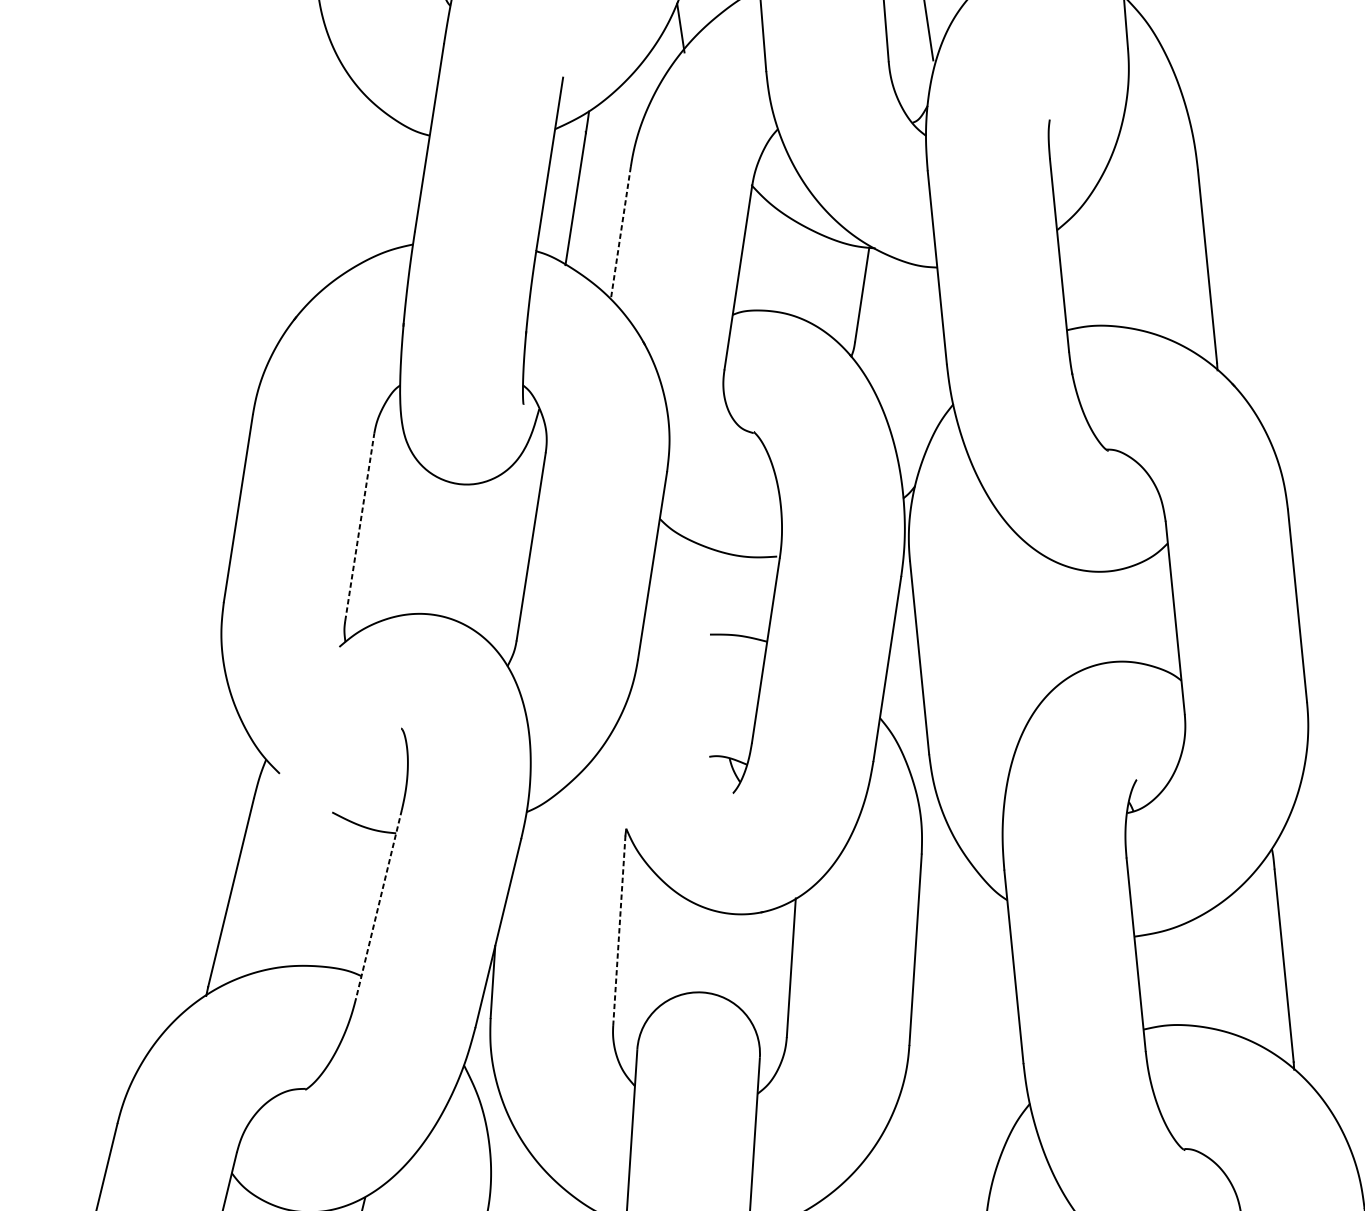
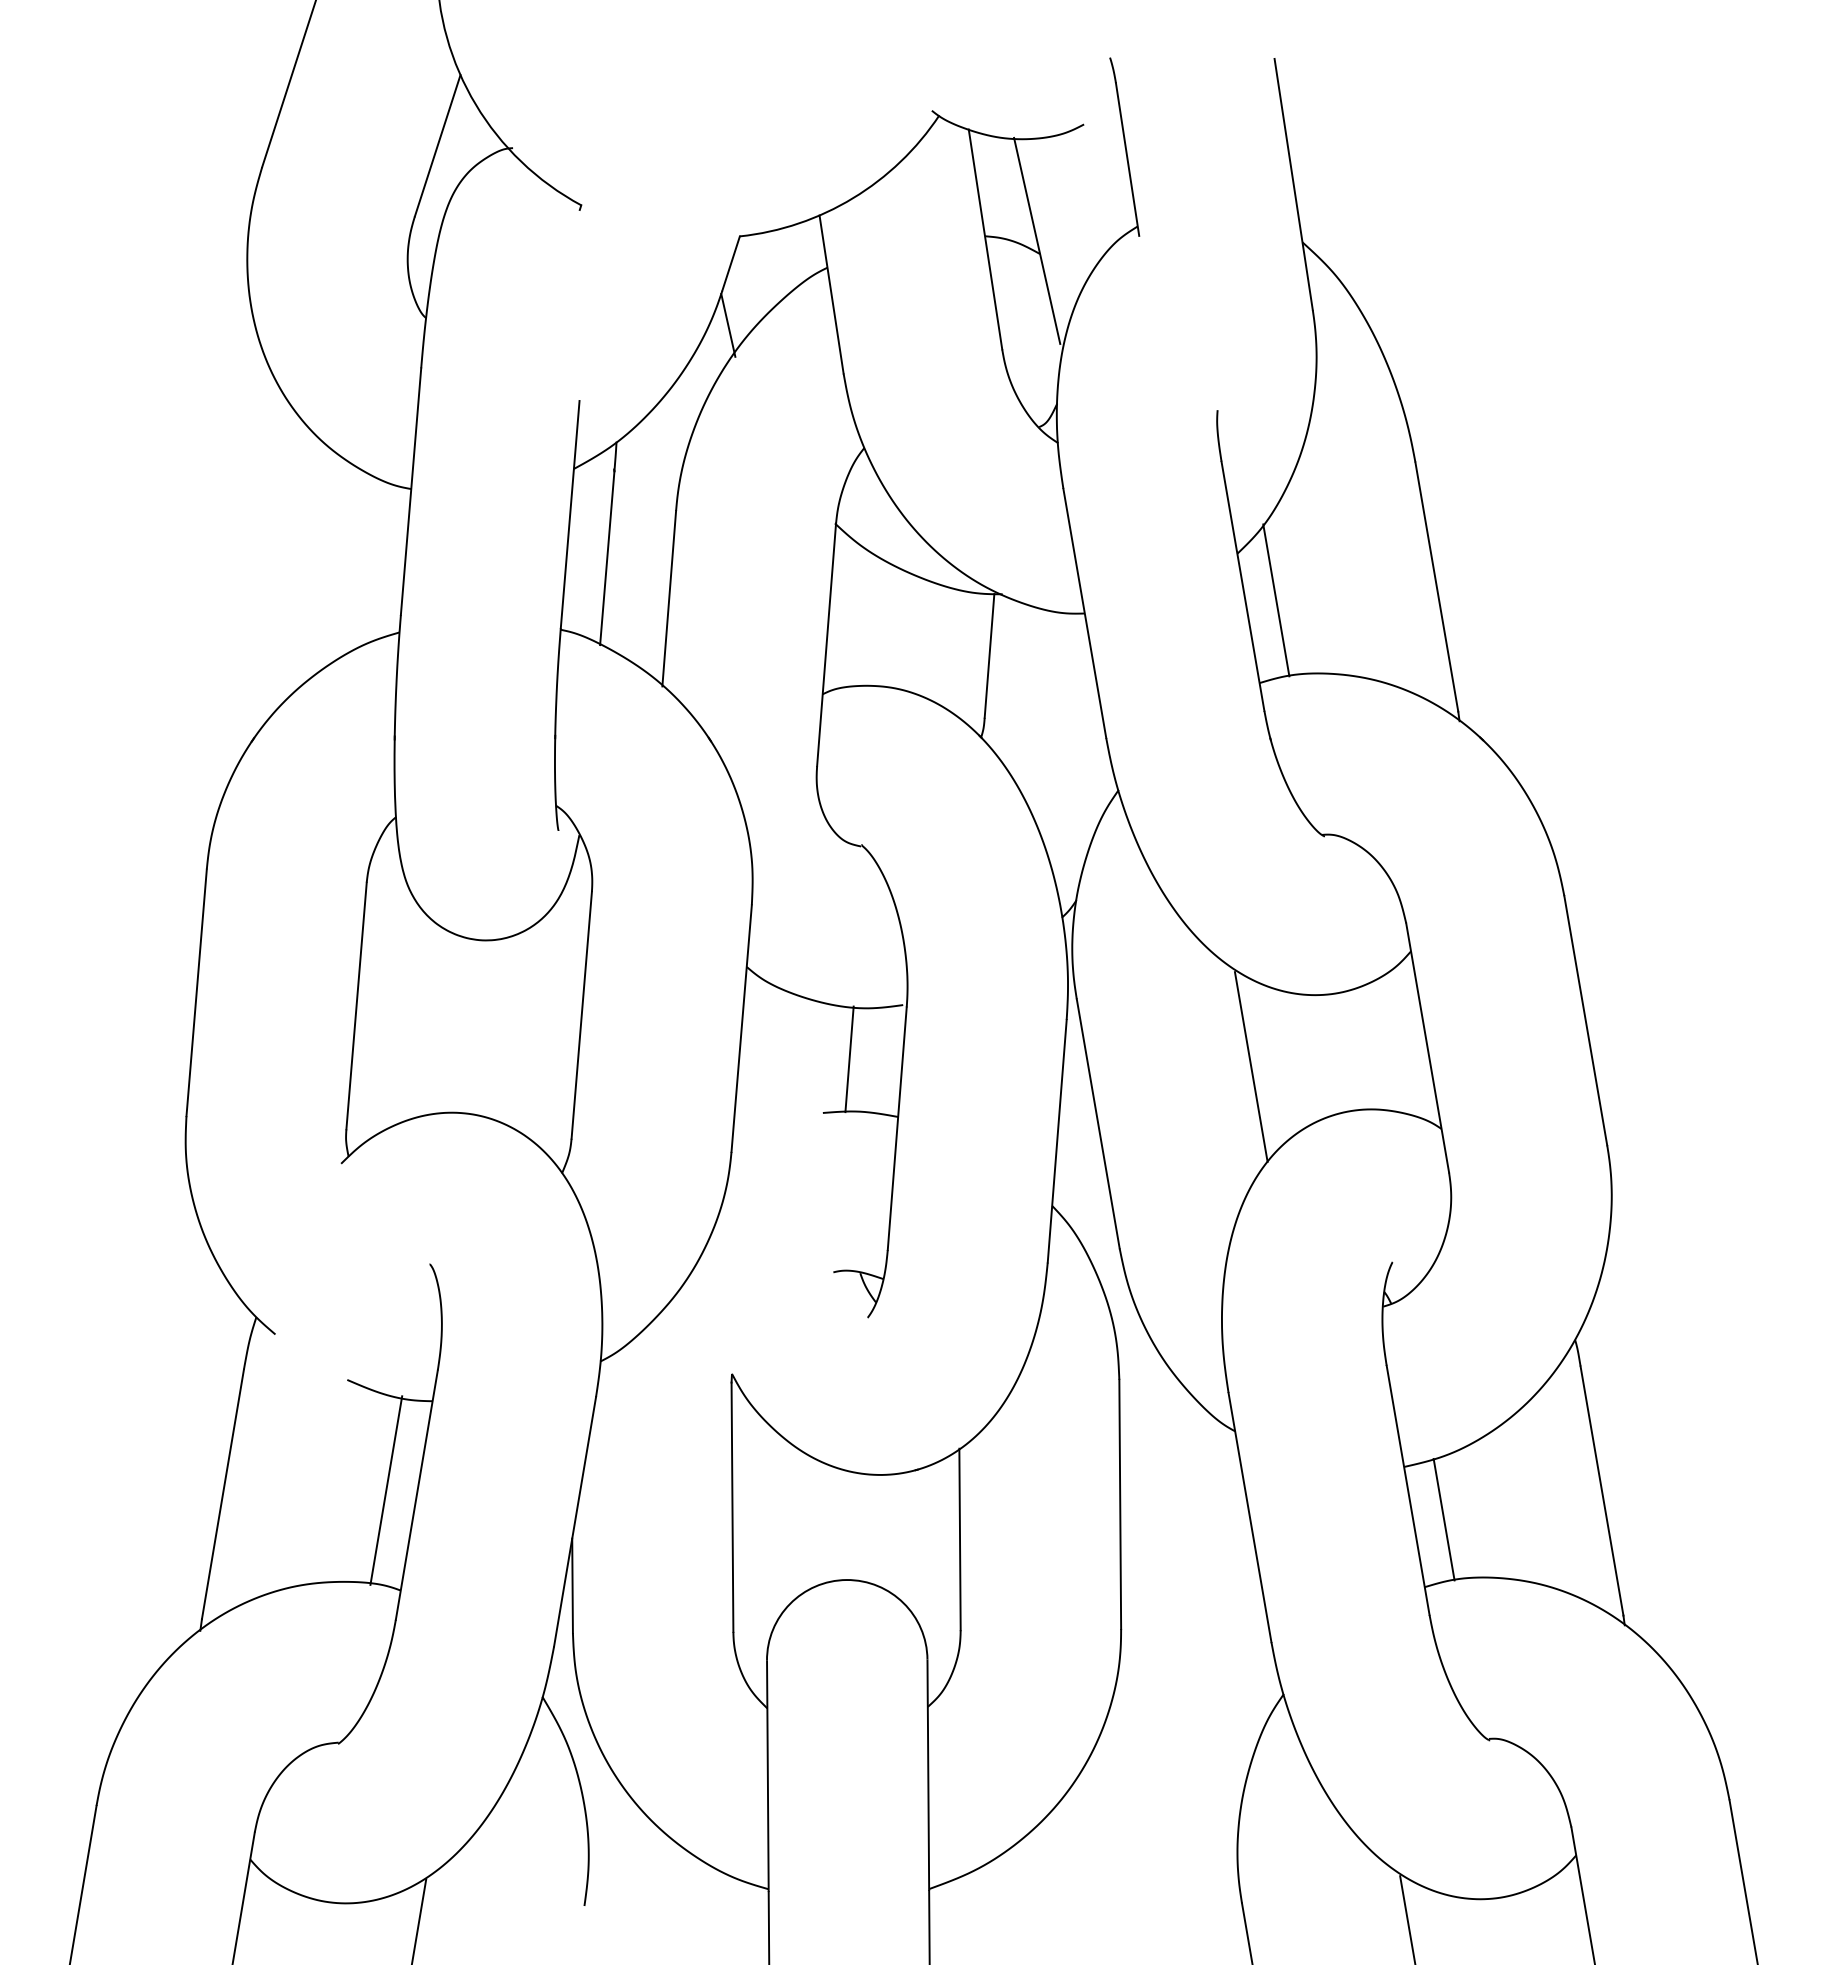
line: (621, 233) -> (669, 598), dashed -> solid
line: (1084, 268) -> (1276, 600), added
line: (359, 527) -> (356, 1006), dashed -> solid
line: (733, 595) -> (849, 1059), added
line: (1039, 622) -> (1250, 1066), added
line: (356, 898) -> (386, 1490), added
line: (378, 904) -> (416, 1495), dashed -> solid
line: (619, 930) -> (732, 1507), dashed -> solid
line: (1161, 978) -> (1443, 1519), added

